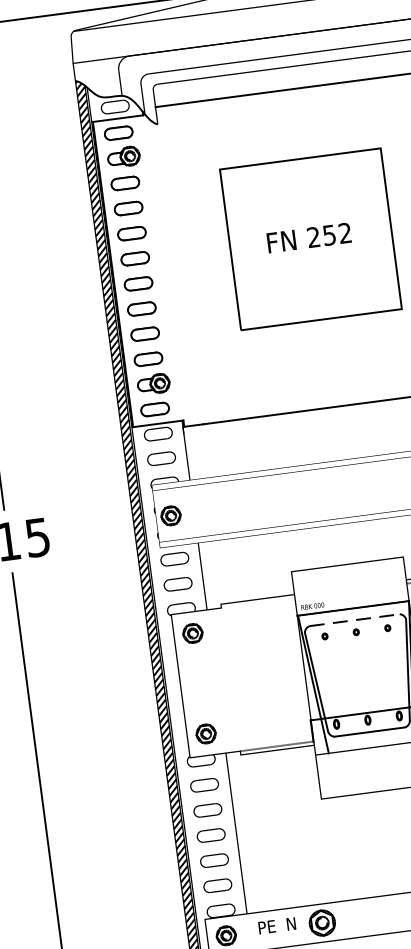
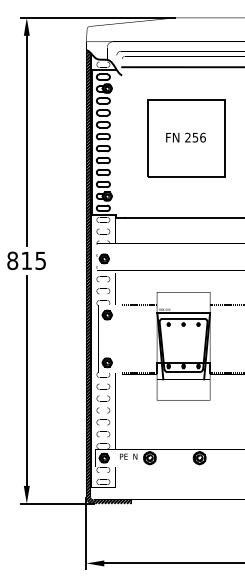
text: (344, 232) -> (202, 137), 252 -> 256
line: (257, 602) -> (139, 304), added
line: (356, 619) -> (184, 318), dashed -> solid

